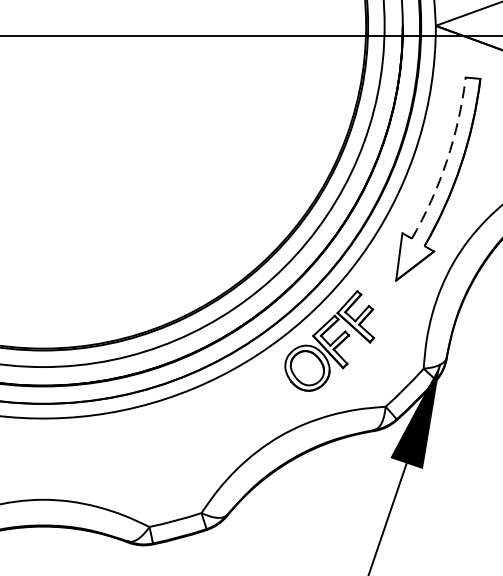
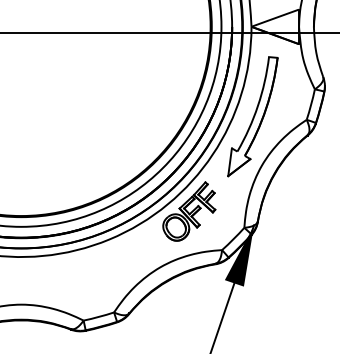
arc: (446, 160) -> (257, 105), dashed -> solid

